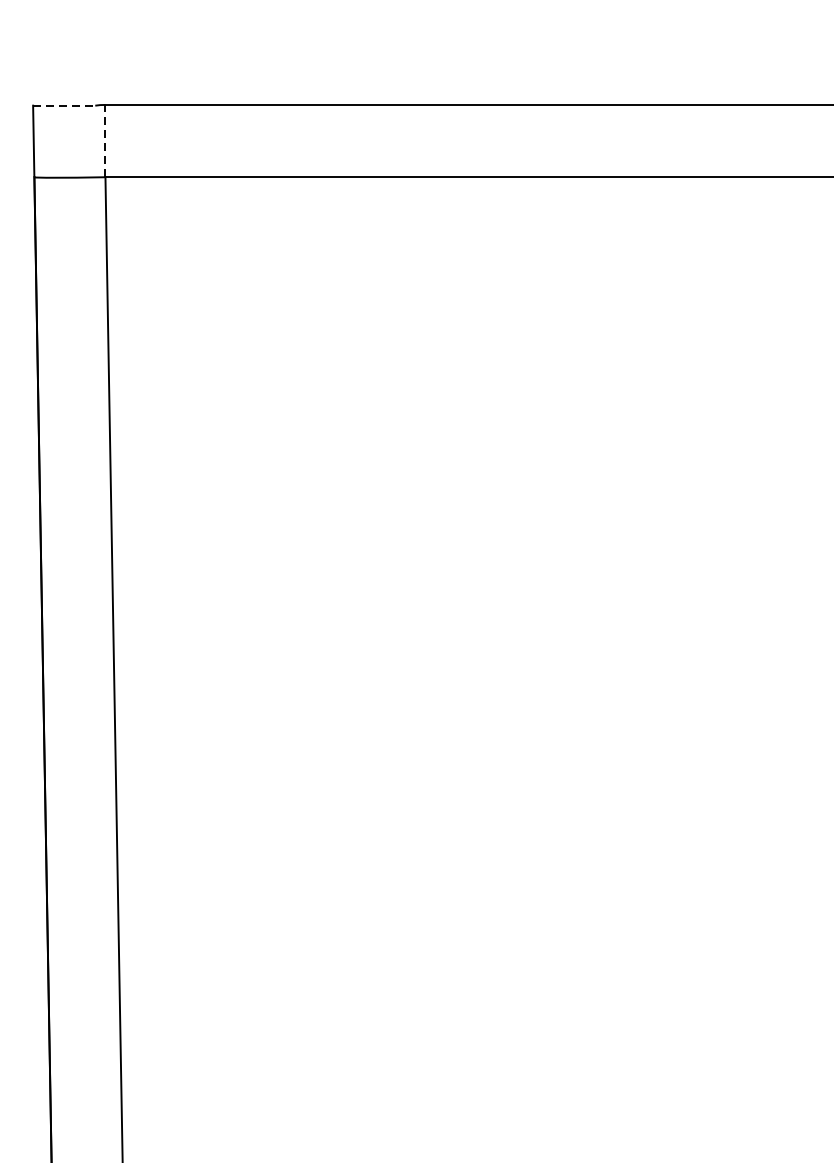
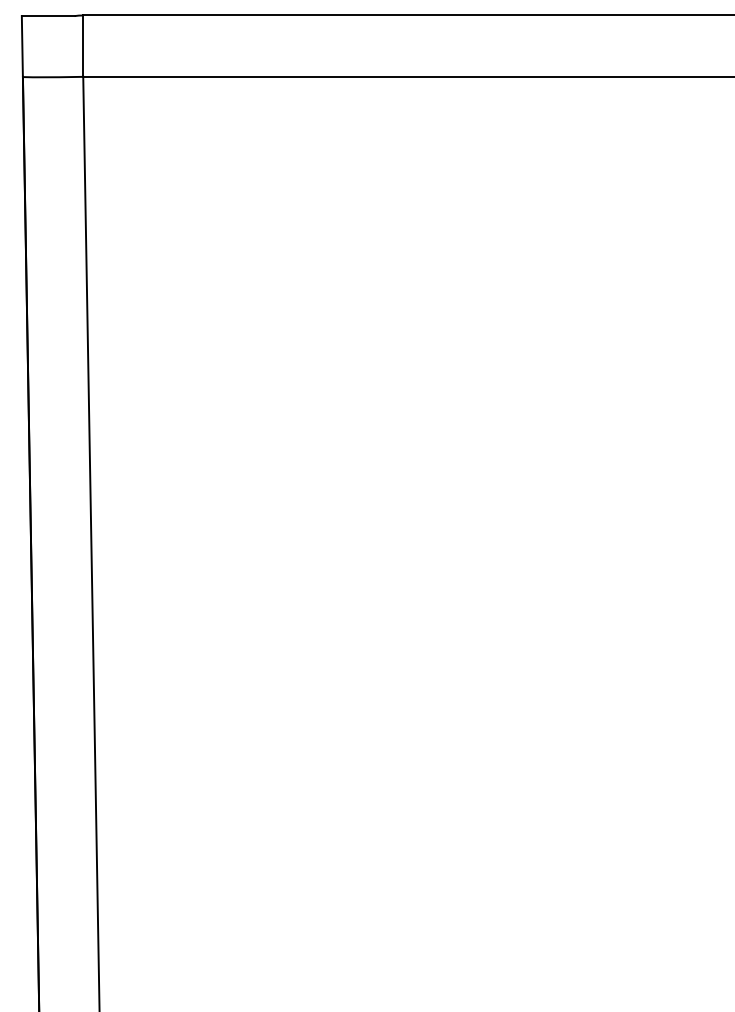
line: (64, 106) -> (48, 16), dashed -> solid
line: (105, 141) -> (83, 46), dashed -> solid

